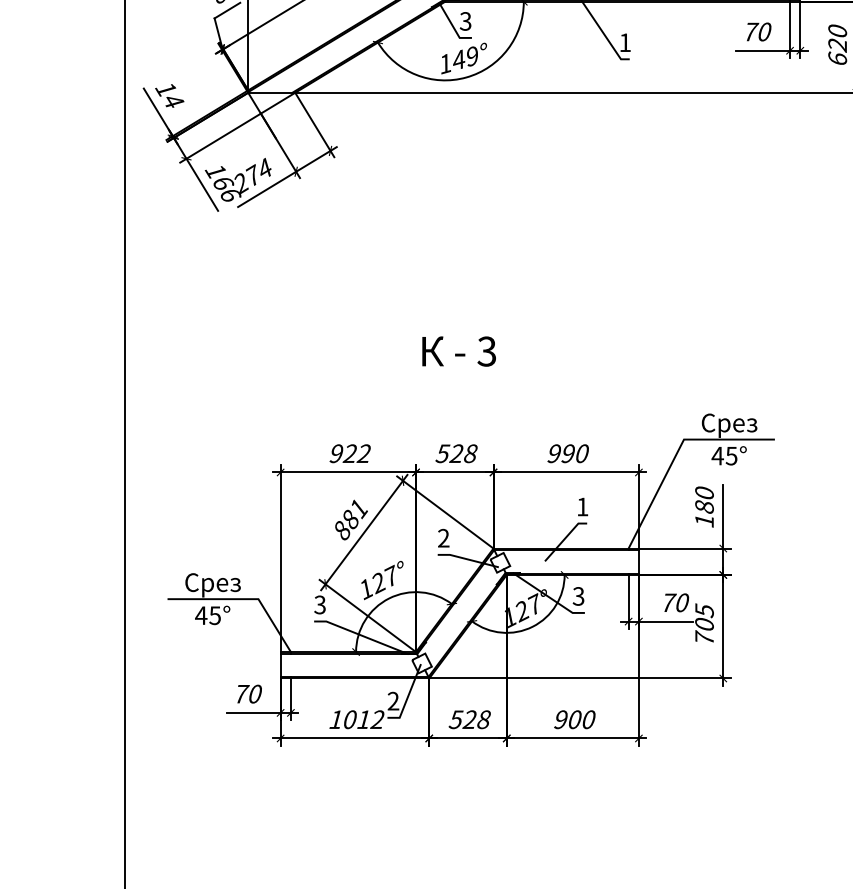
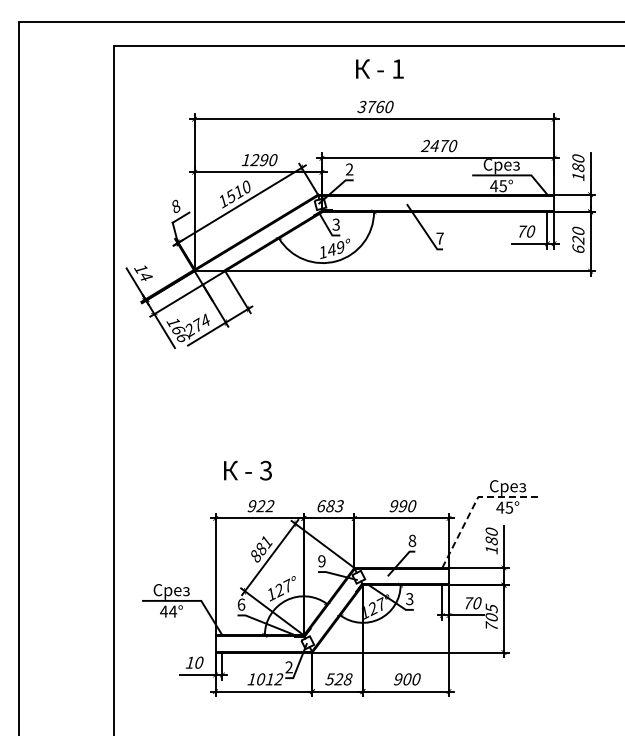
text: (624, 42) -> (439, 238), 1 -> 7
text: (458, 351) -> (247, 470), moved
line: (678, 451) -> (474, 504), solid -> dashed
text: (455, 454) -> (329, 506), 528 -> 683
text: (582, 506) -> (412, 540), 1 -> 8
text: (443, 538) -> (321, 561), 2 -> 9
text: (320, 604) -> (241, 604), 3 -> 6
text: (215, 615) -> (173, 611), 45° -> 44°
text: (241, 693) -> (190, 662), 70 -> 10

